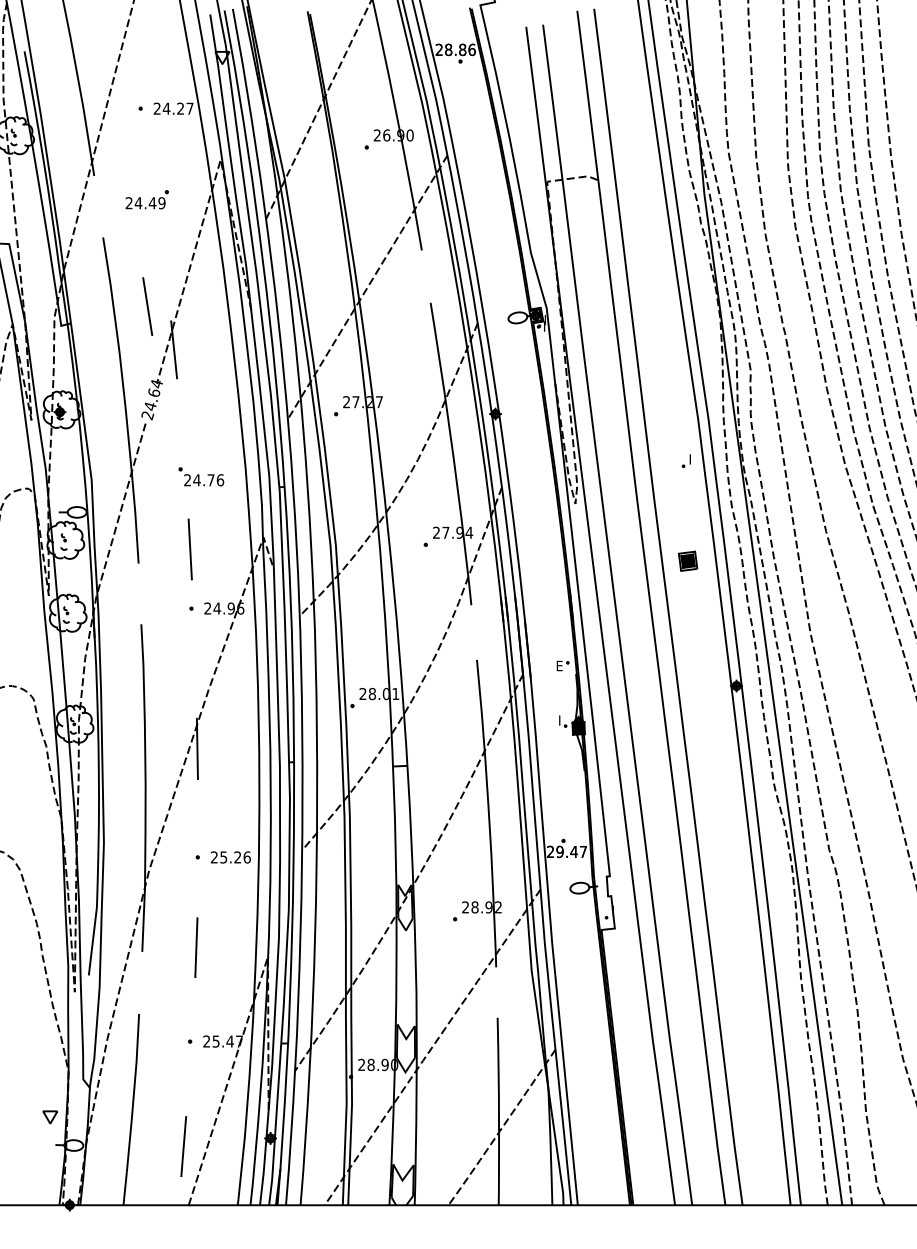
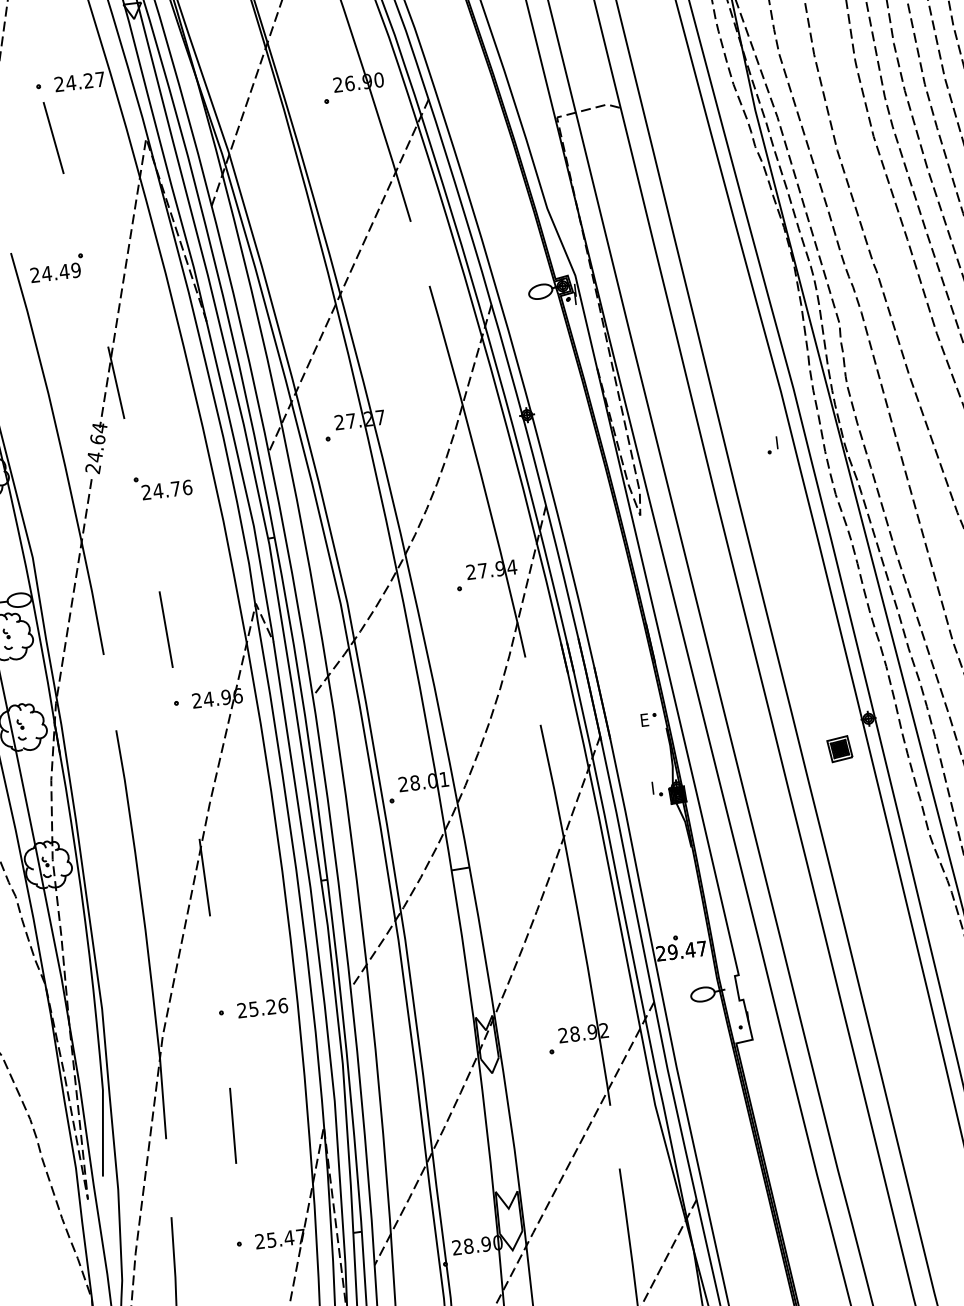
part: (146, 199) -> (56, 267), moved
line: (147, 306) -> (53, 137), moved
part: (201, 476) -> (163, 485), moved
part: (688, 560) -> (840, 748), moved

